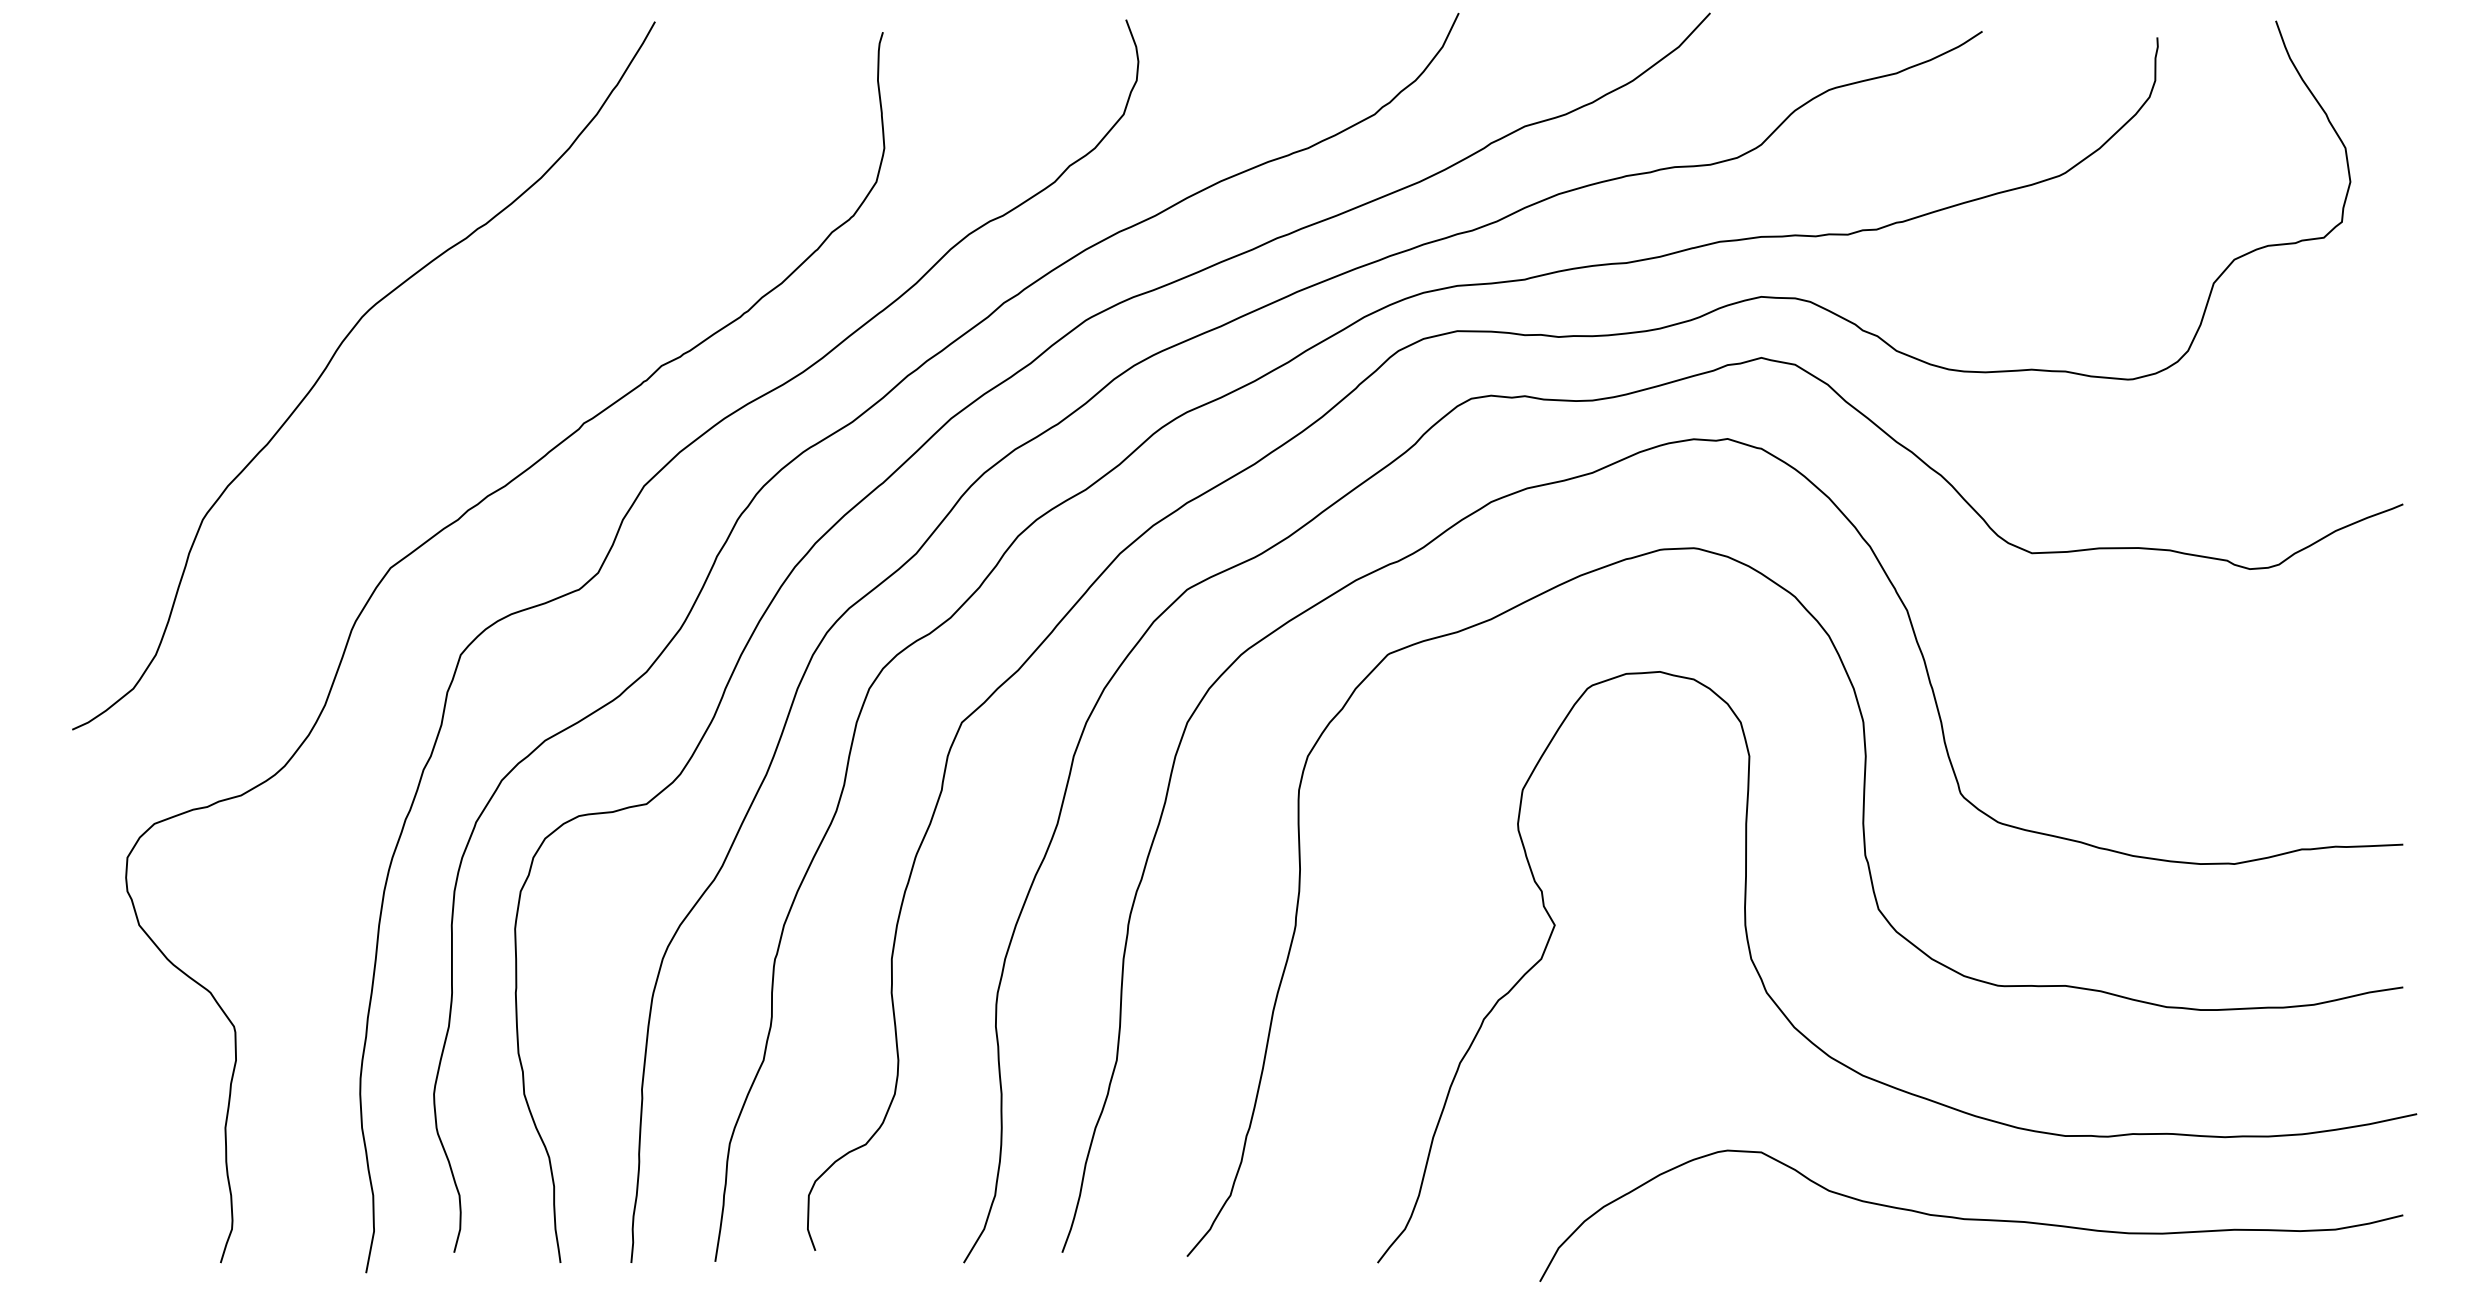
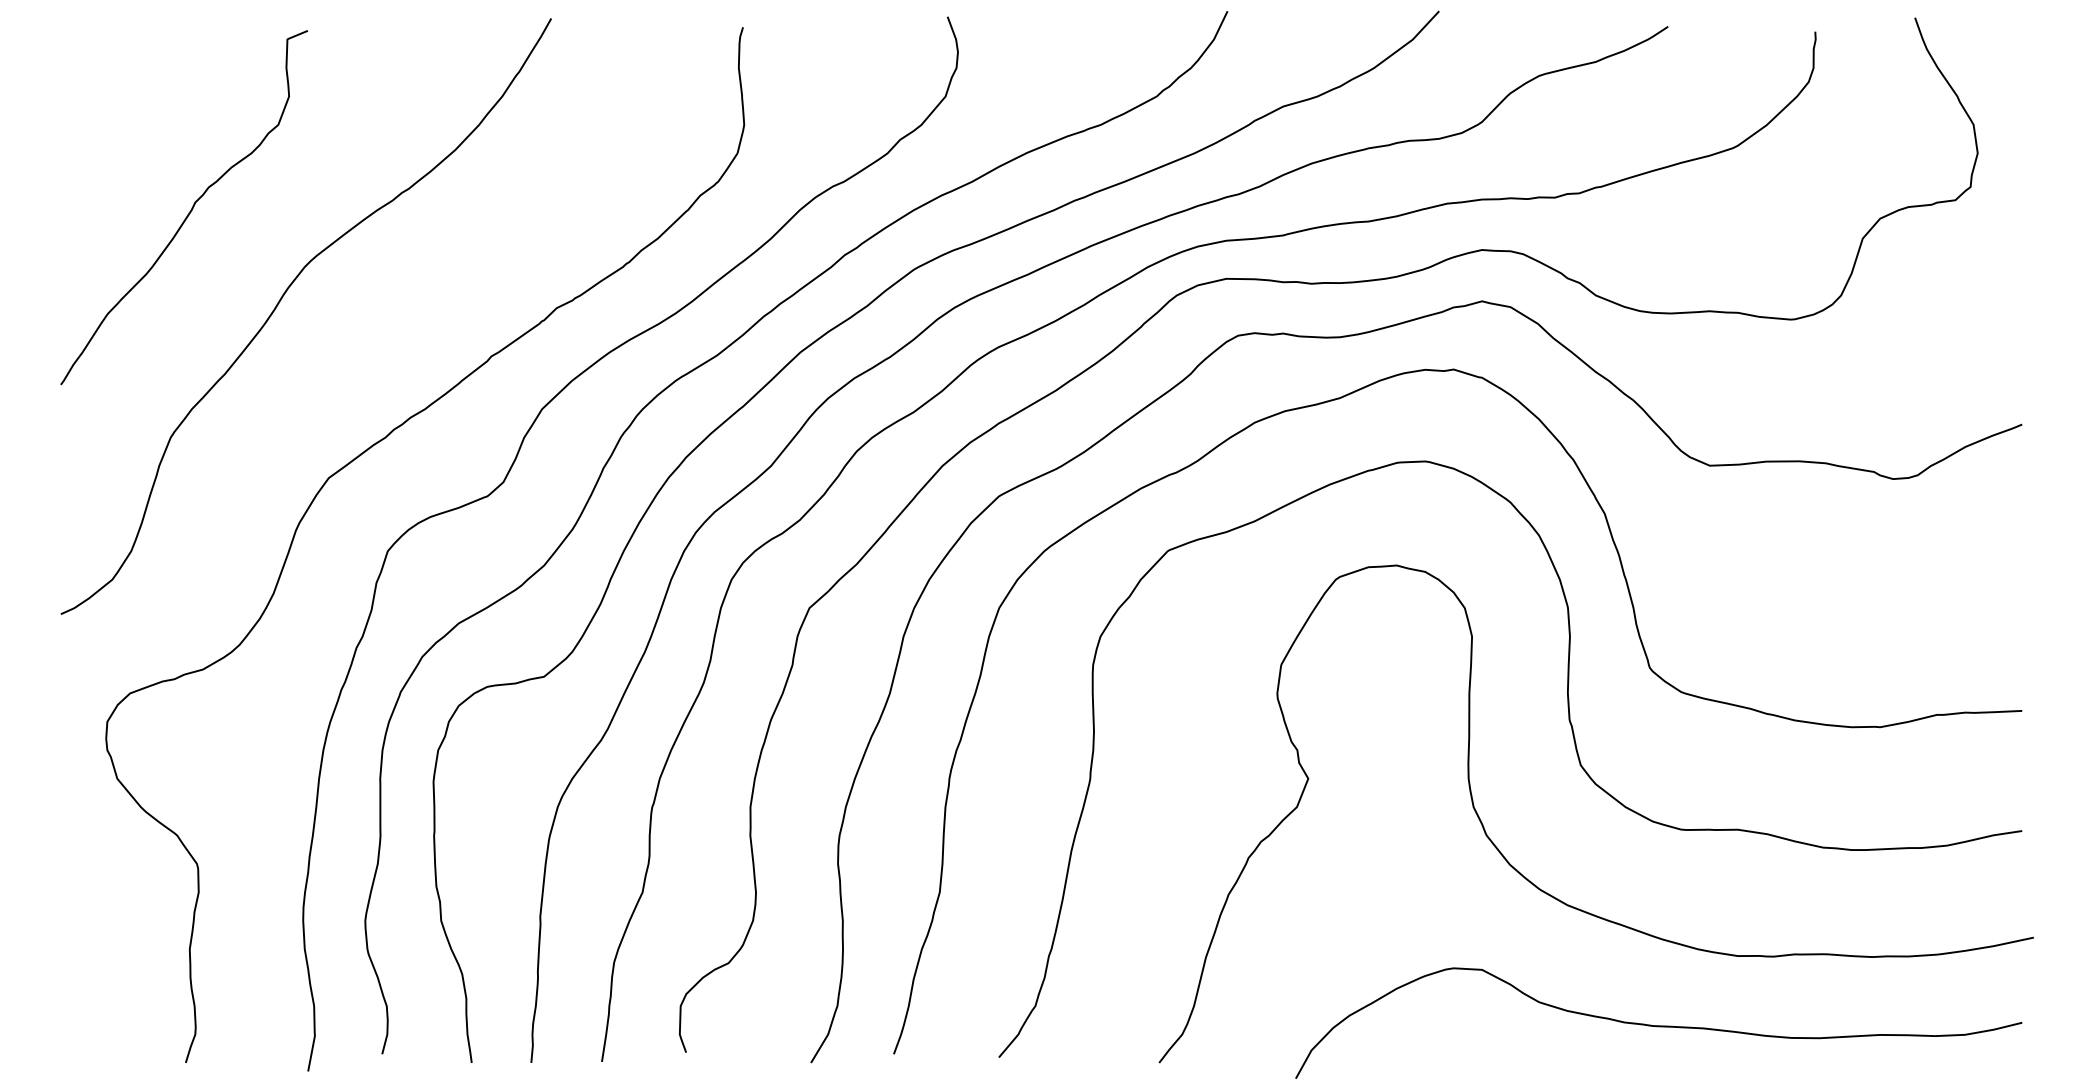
curve: (225, 250) -> (189, 210), added

